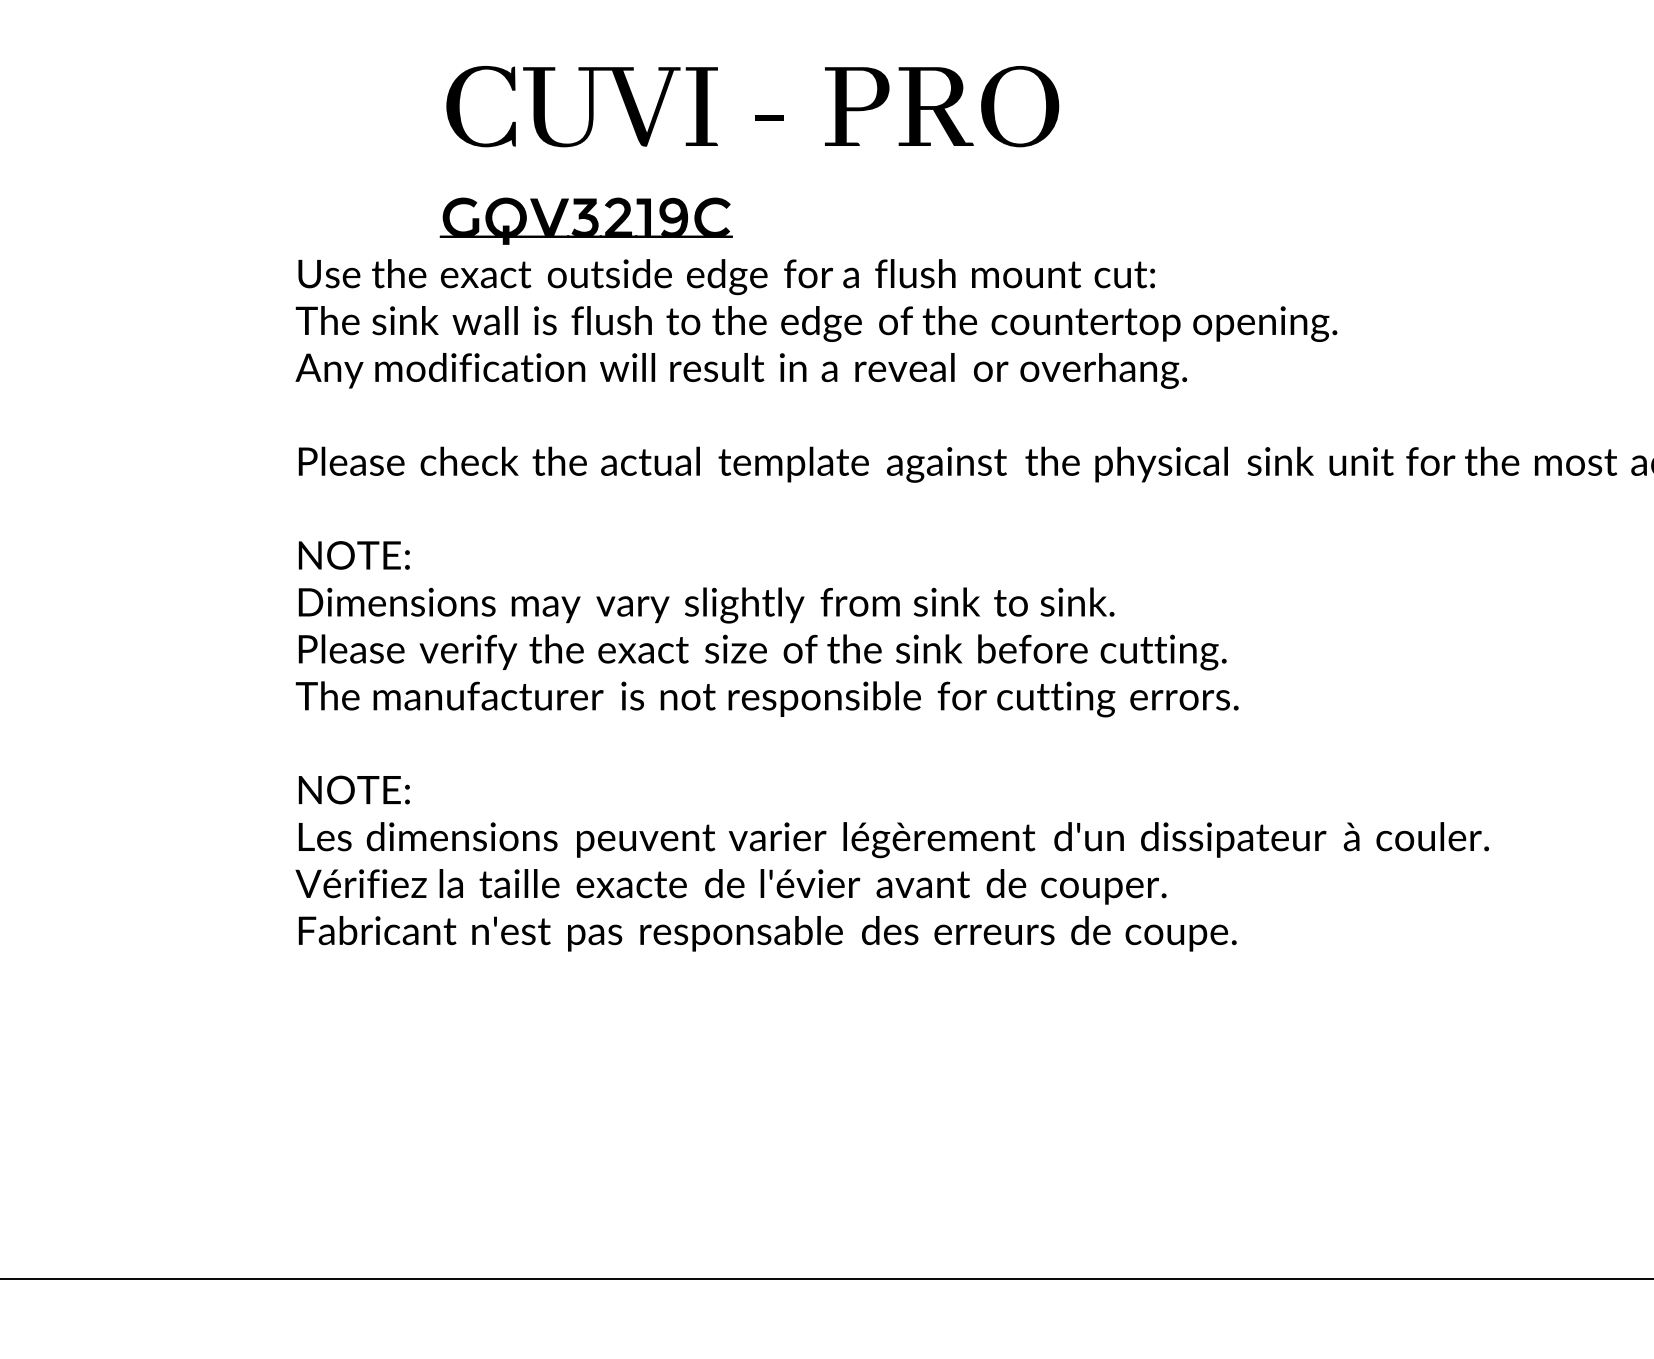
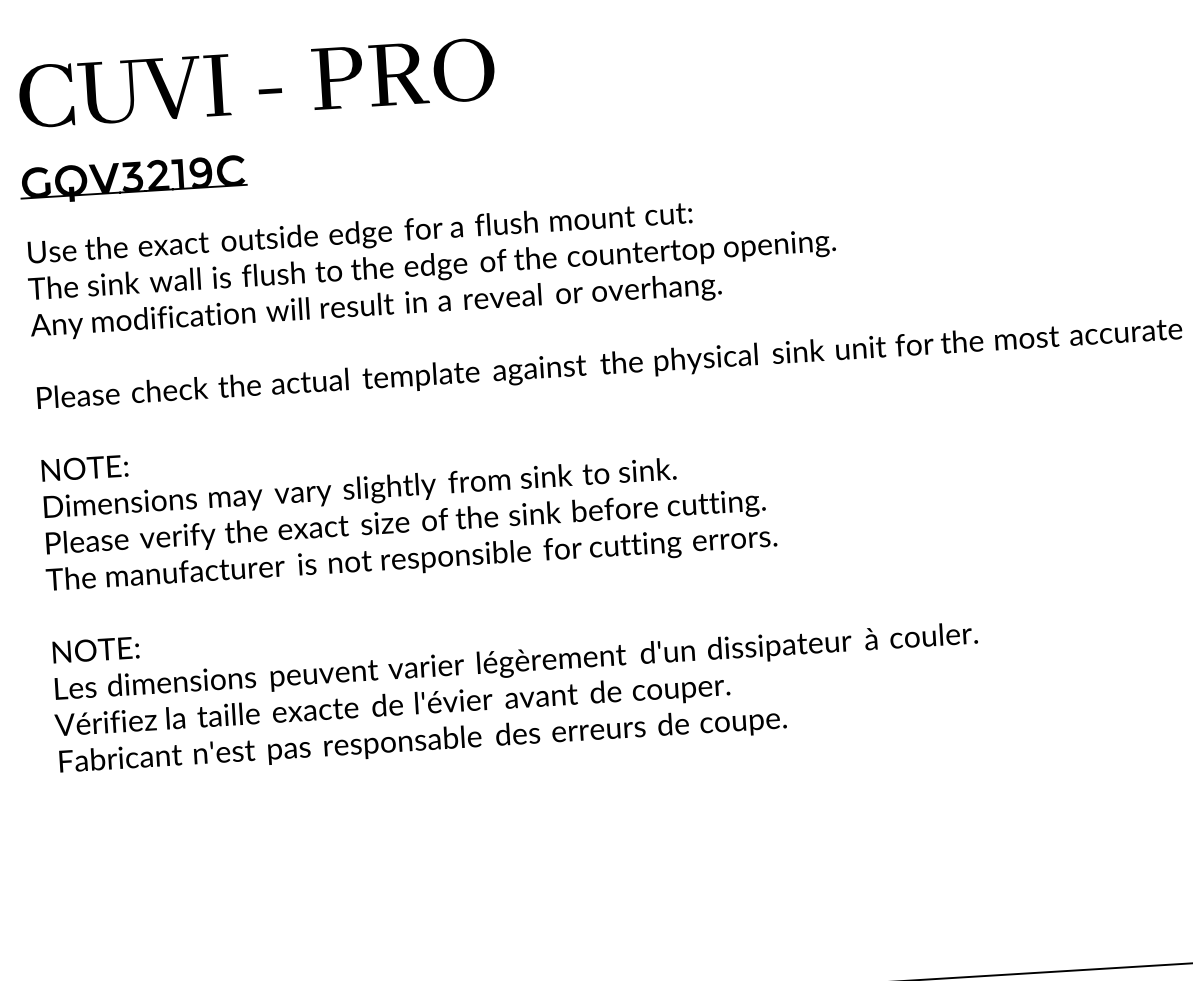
text: (749, 155) -> (256, 121), moved

